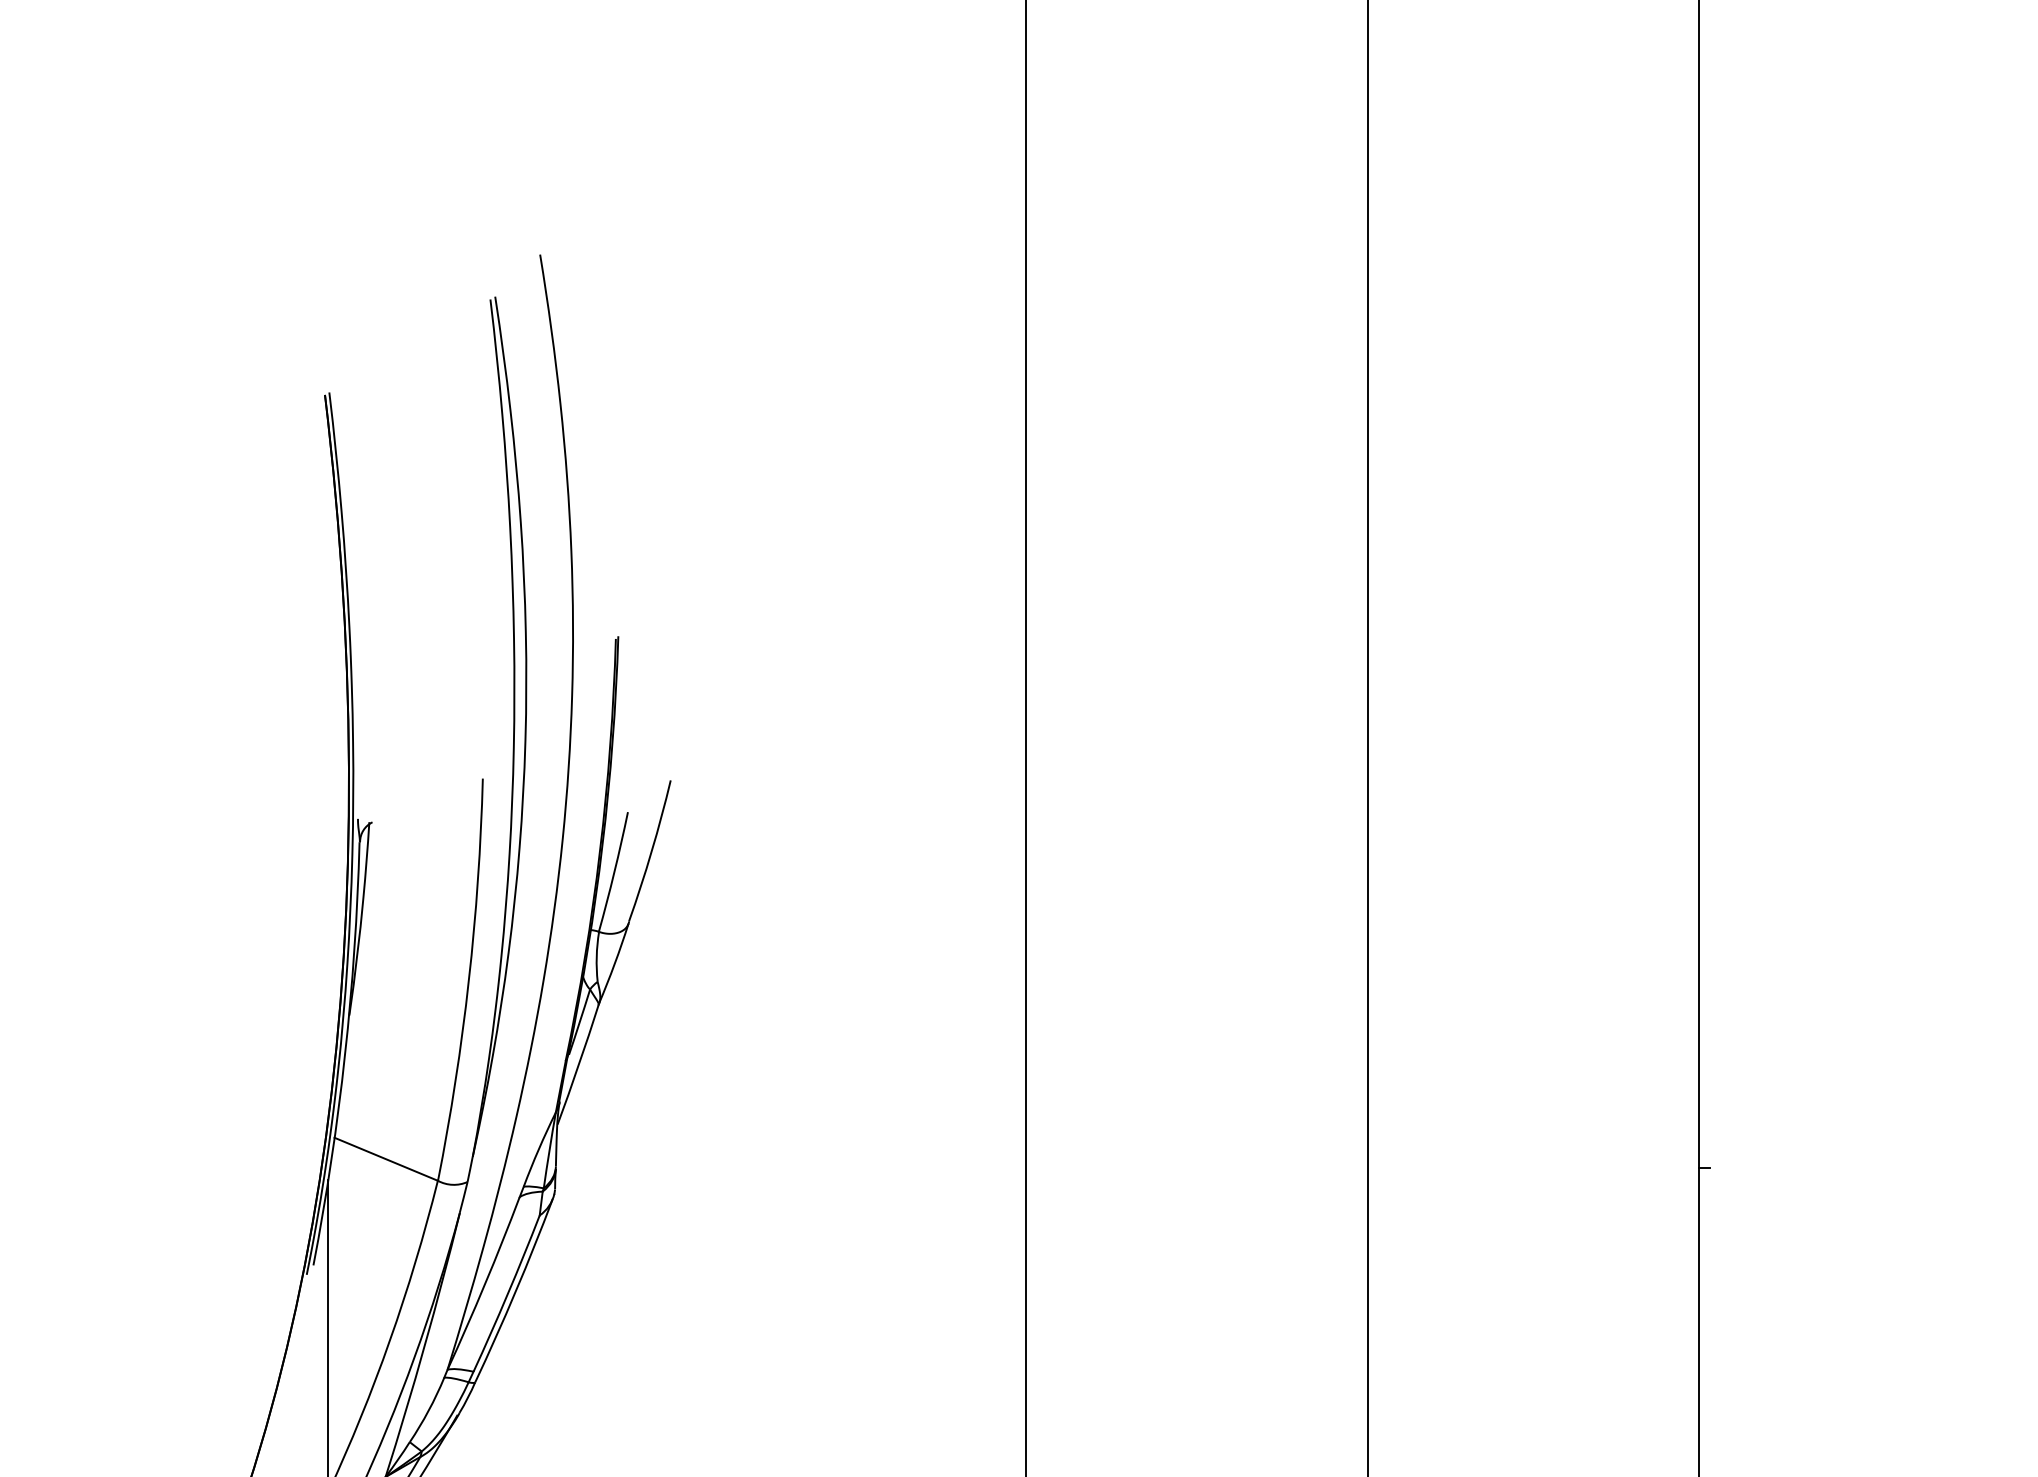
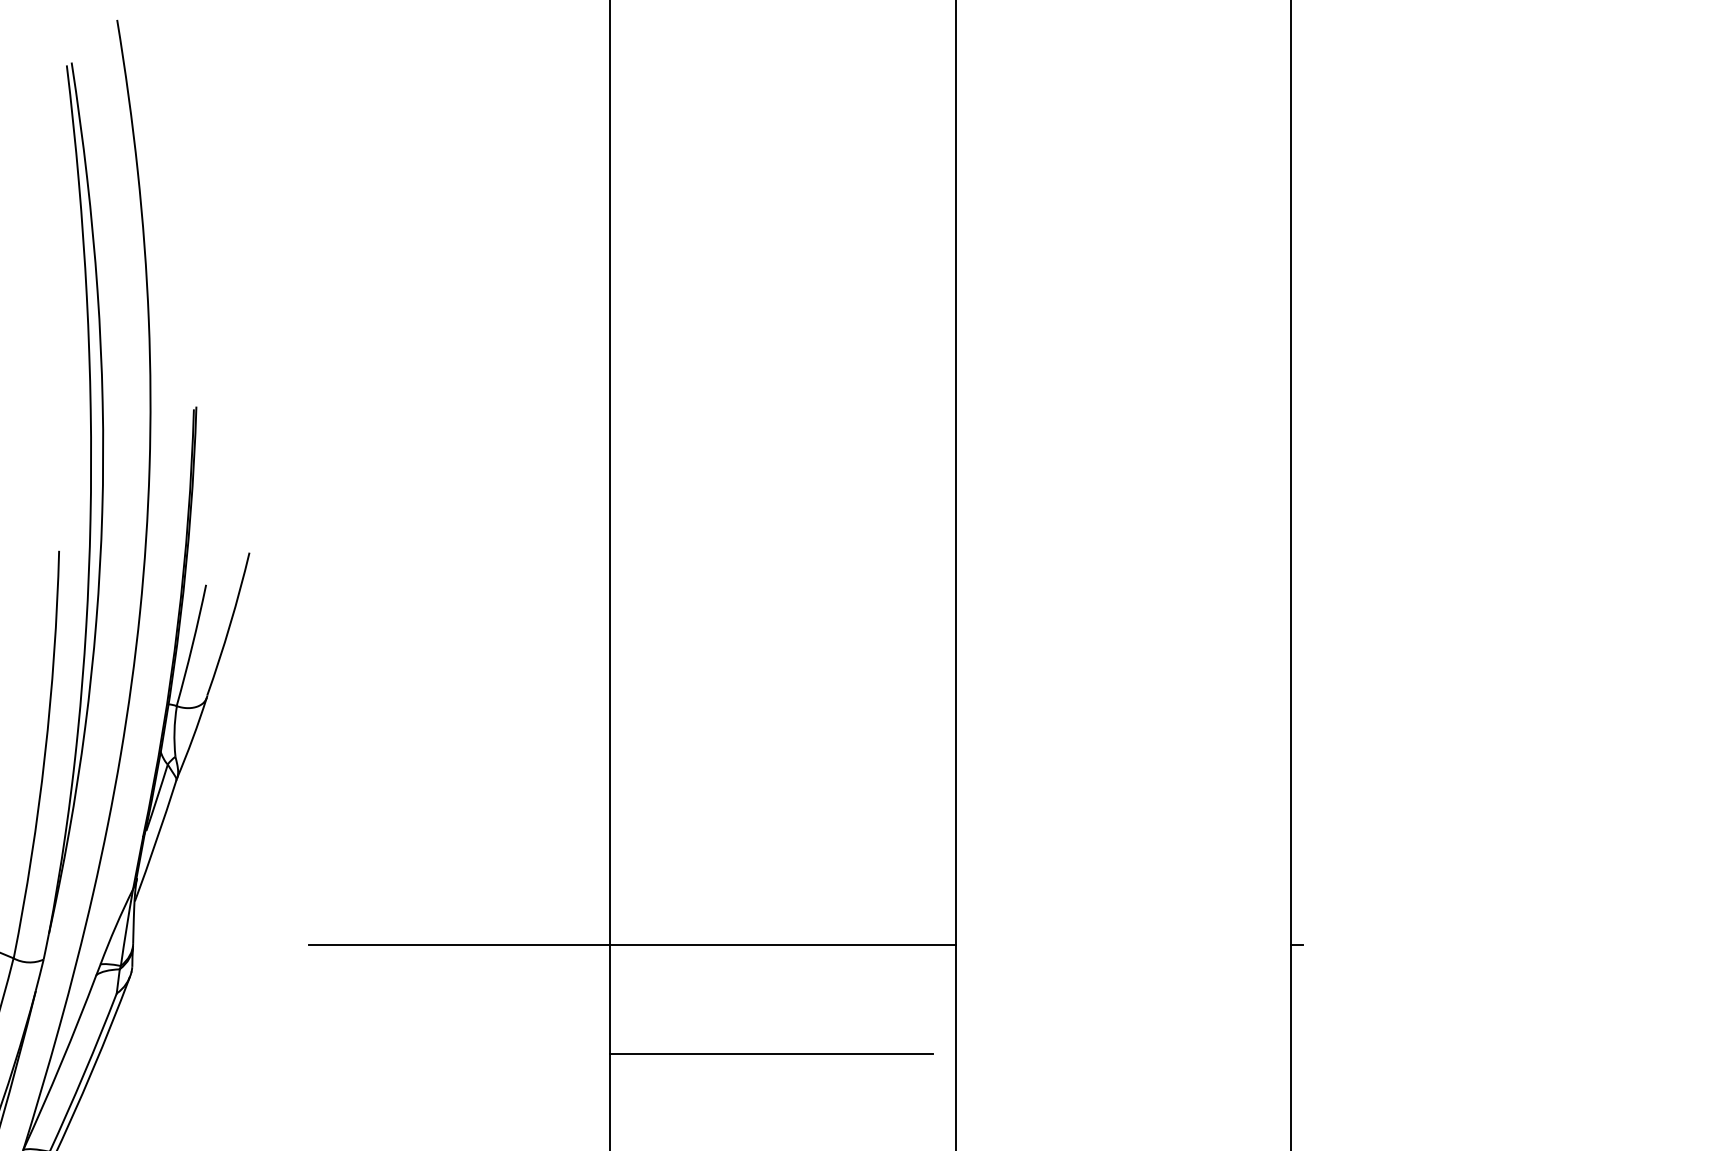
line: (1048, 1167) -> (632, 944), added
line: (1185, 1275) -> (771, 1054), added

